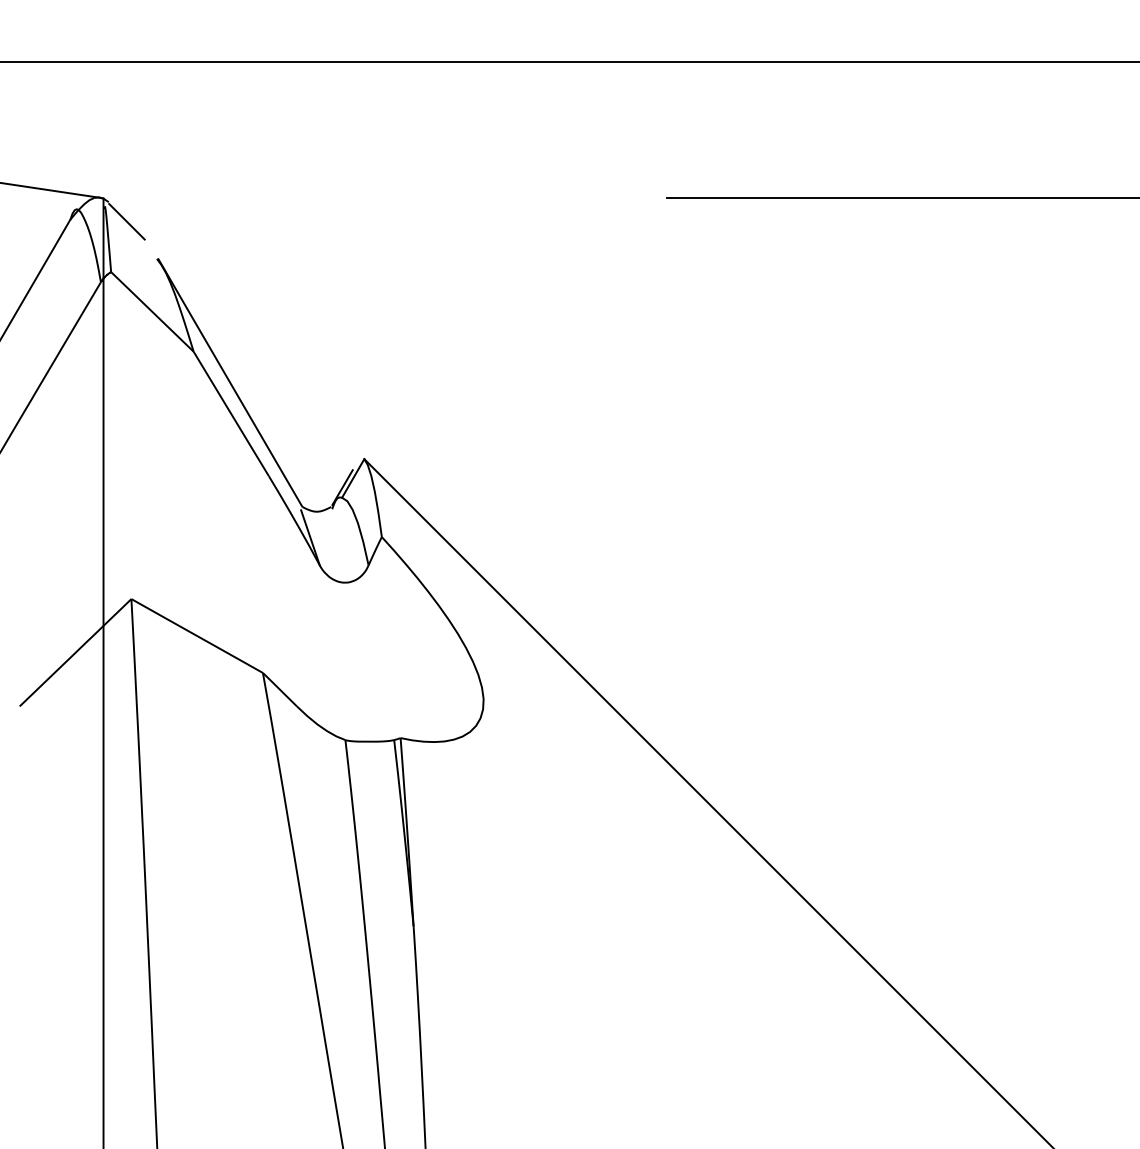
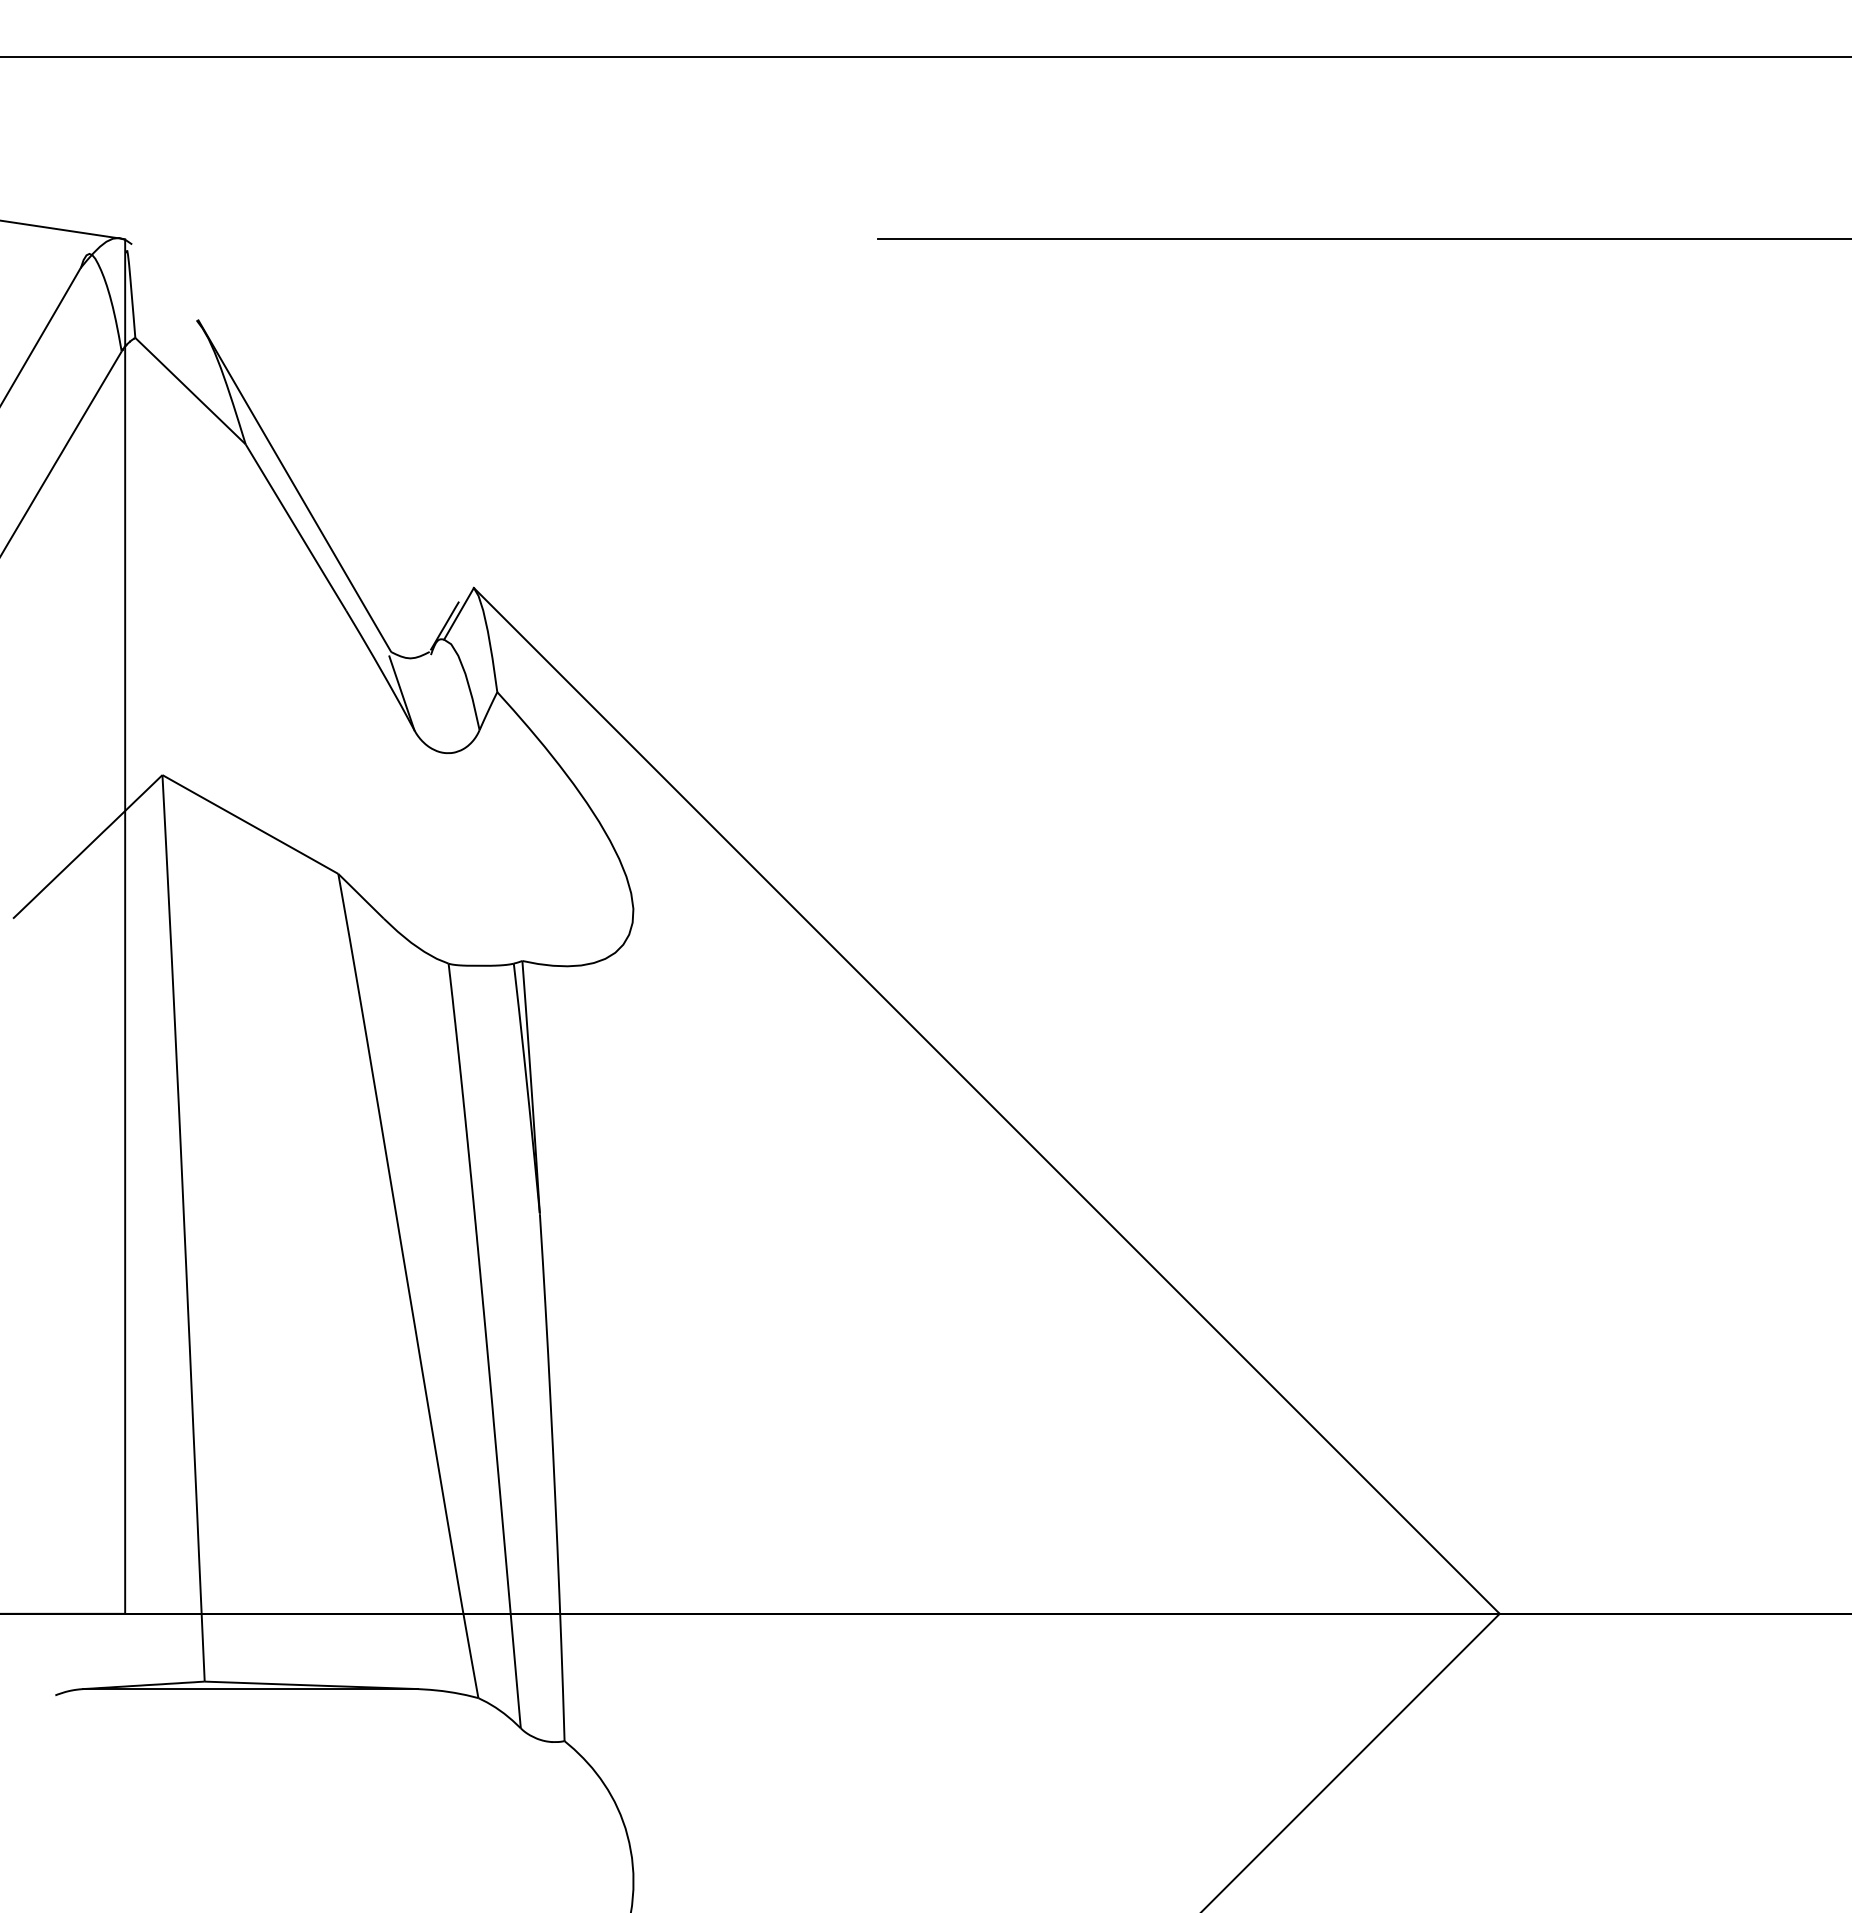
line: (126, 221) -> (156, 270), removed

